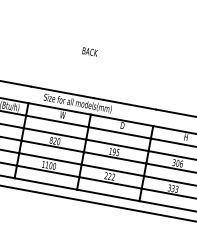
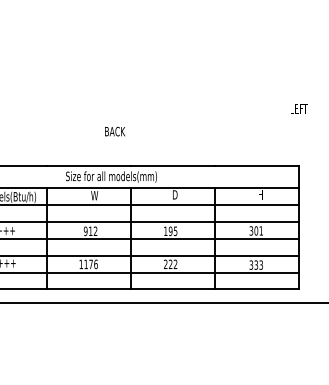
text: (90, 51) -> (115, 131), moved
text: (54, 141) -> (90, 231), 820 -> 912
text: (181, 163) -> (261, 230), 306 -> 301
text: (52, 166) -> (93, 264), 1100 -> 1176

